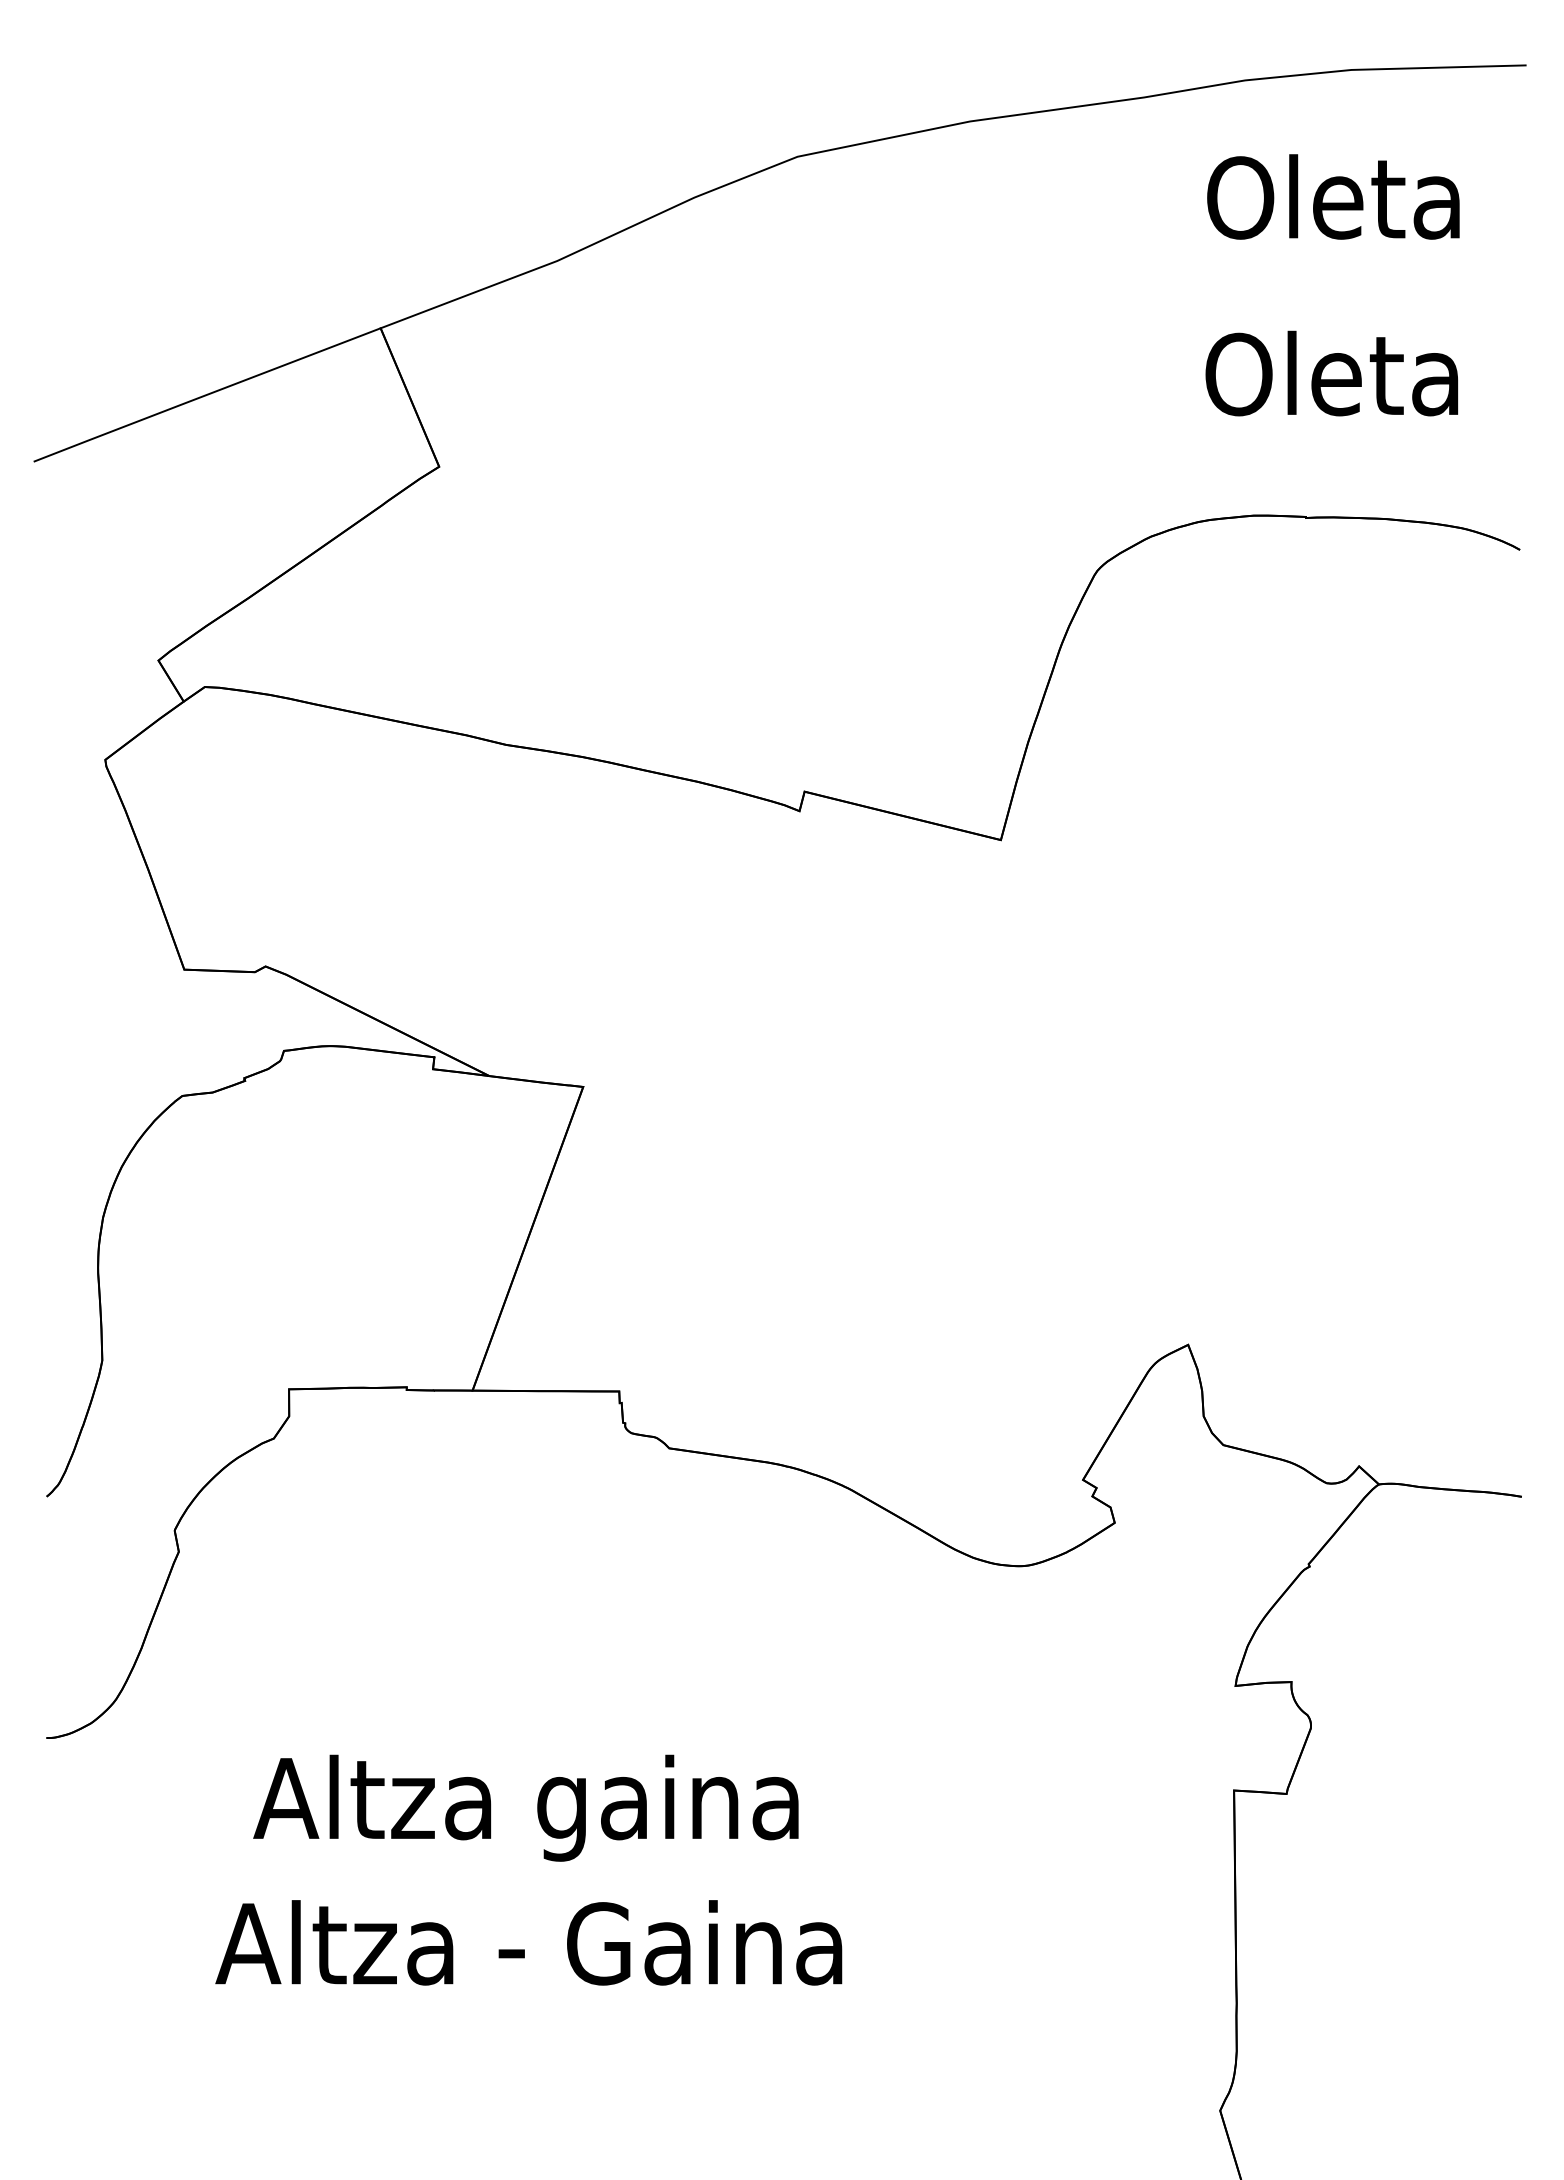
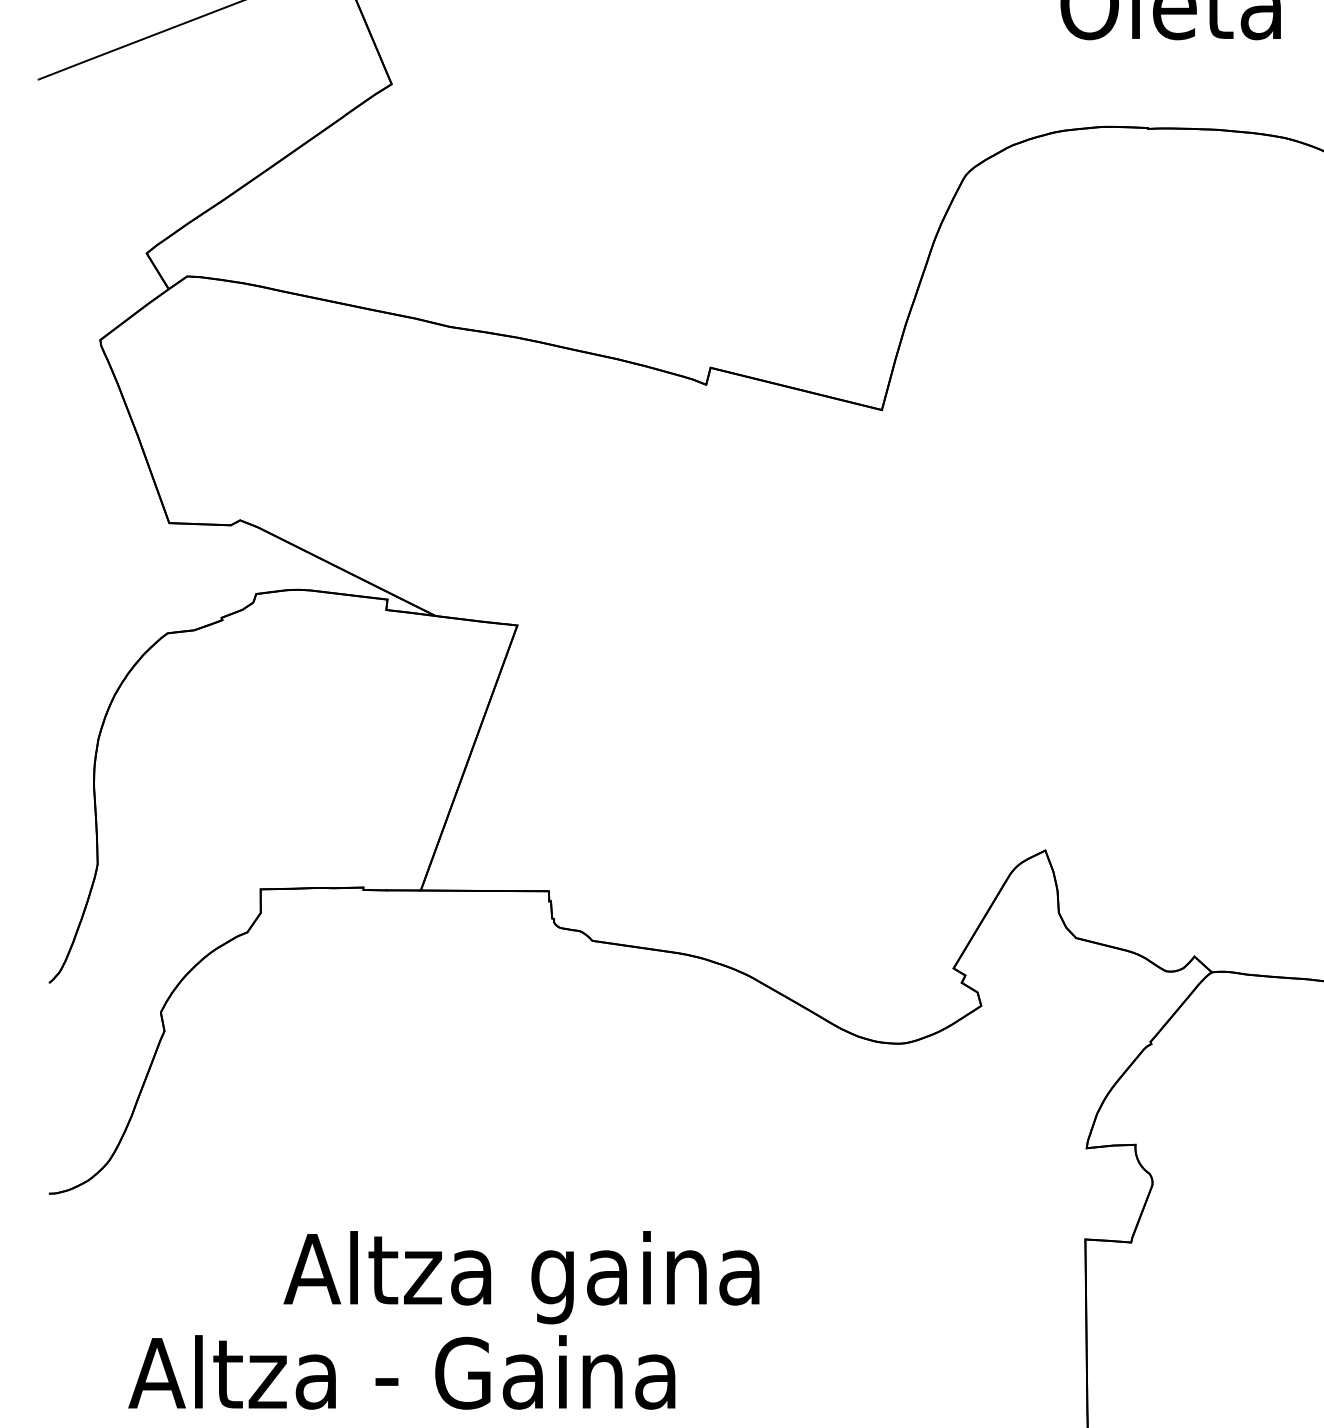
text: (525, 1807) -> (521, 1276), moved
text: (528, 1942) -> (401, 1372), moved

